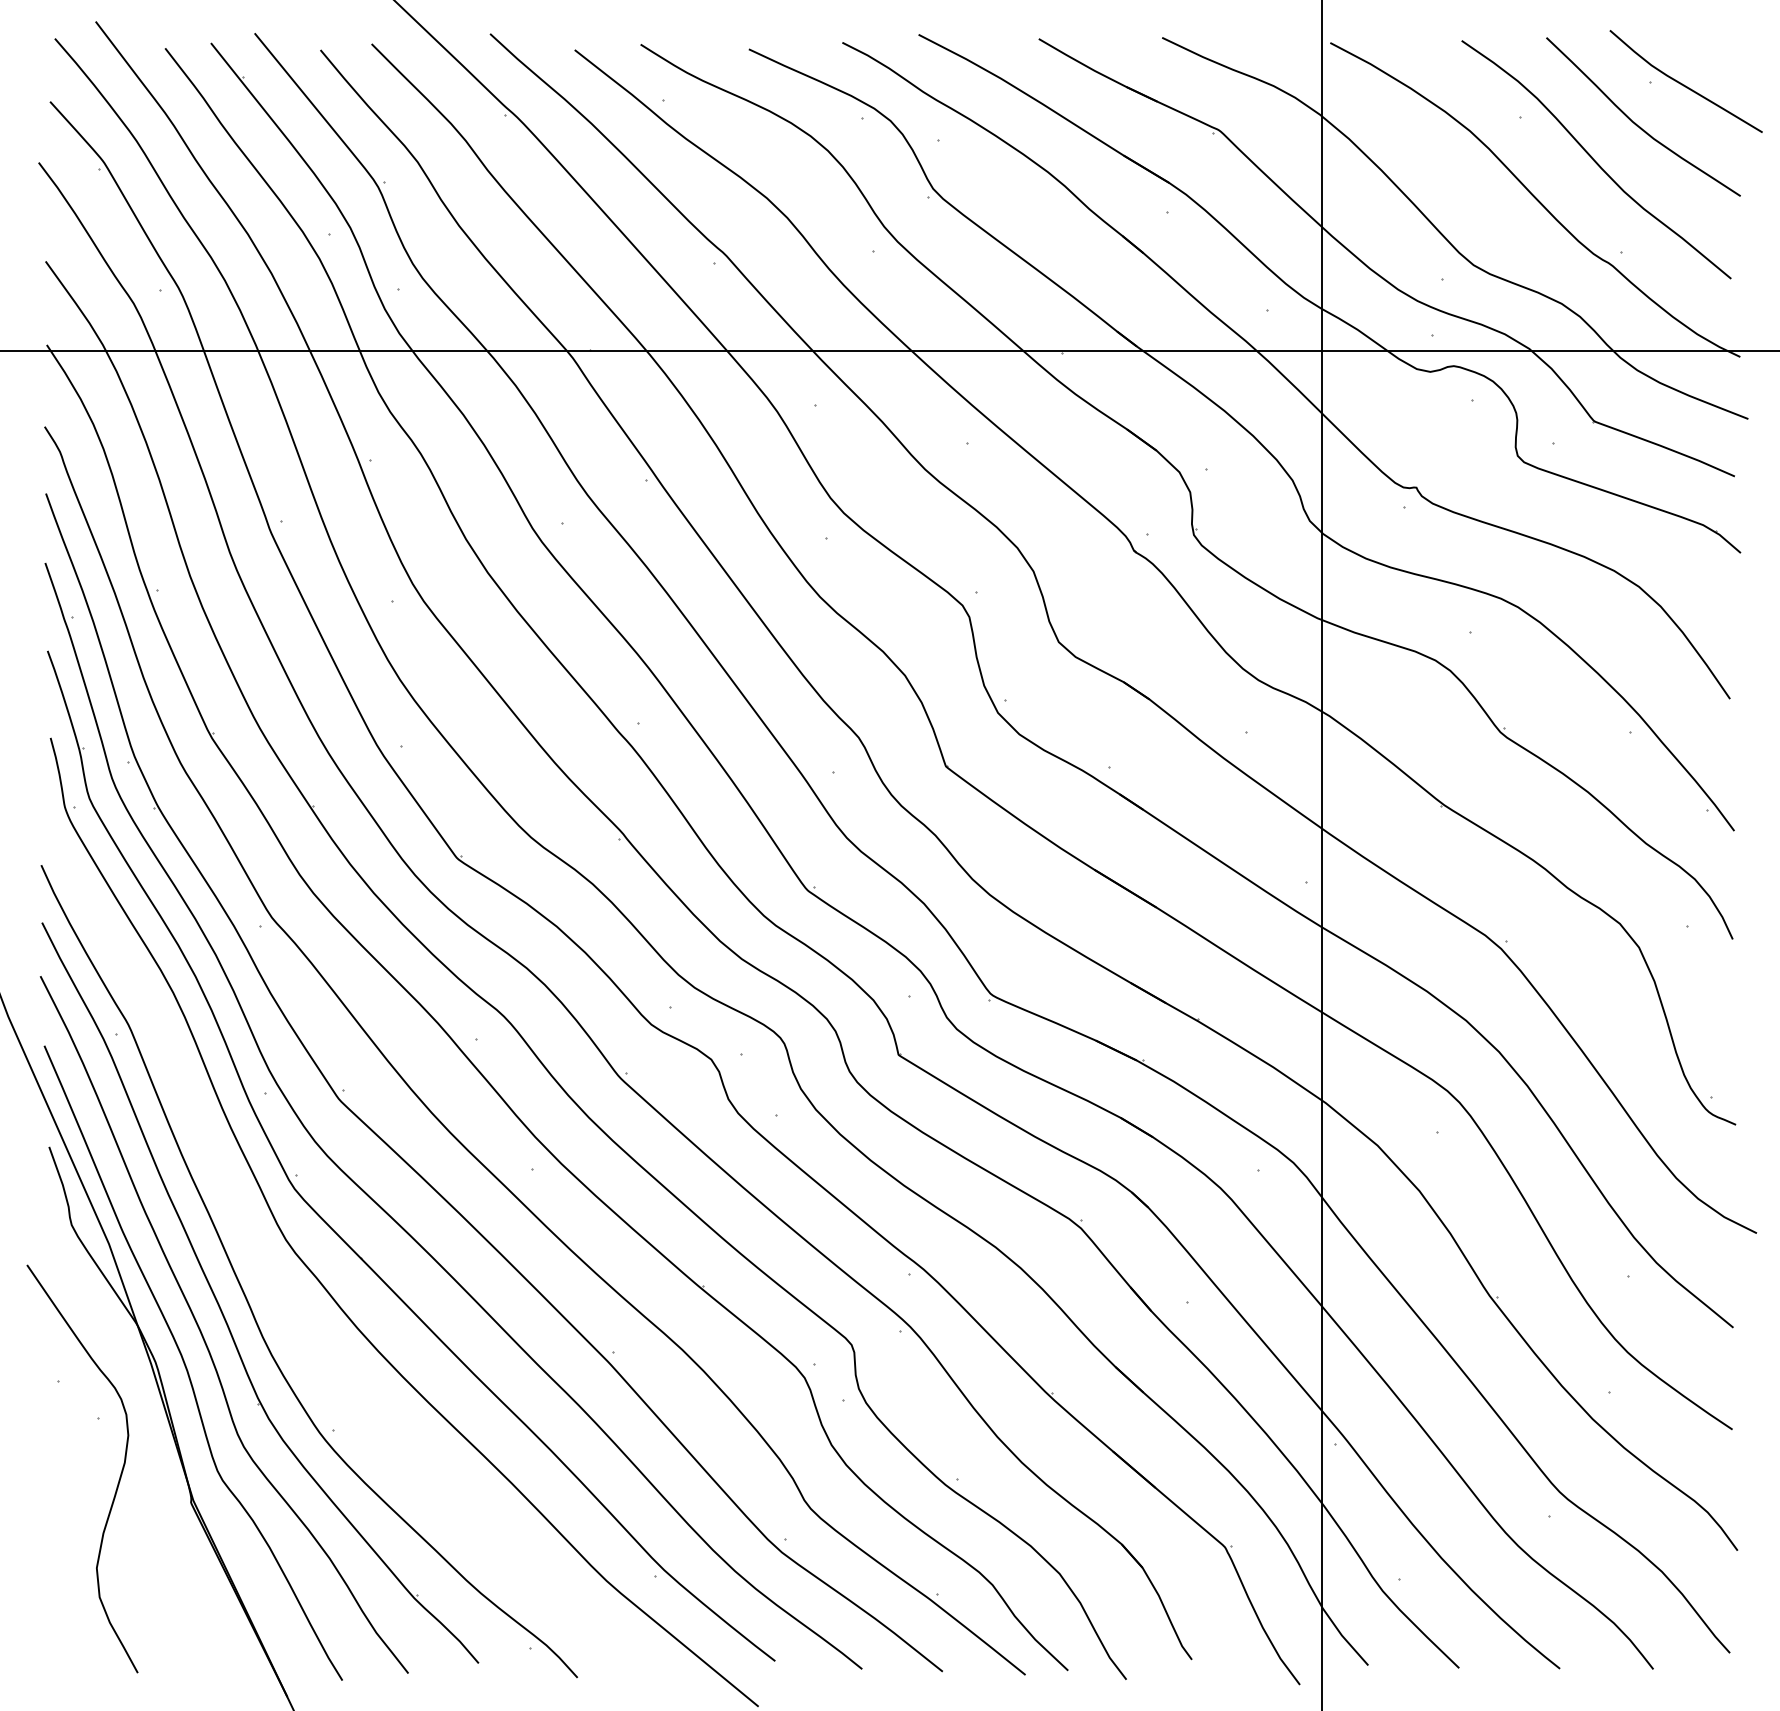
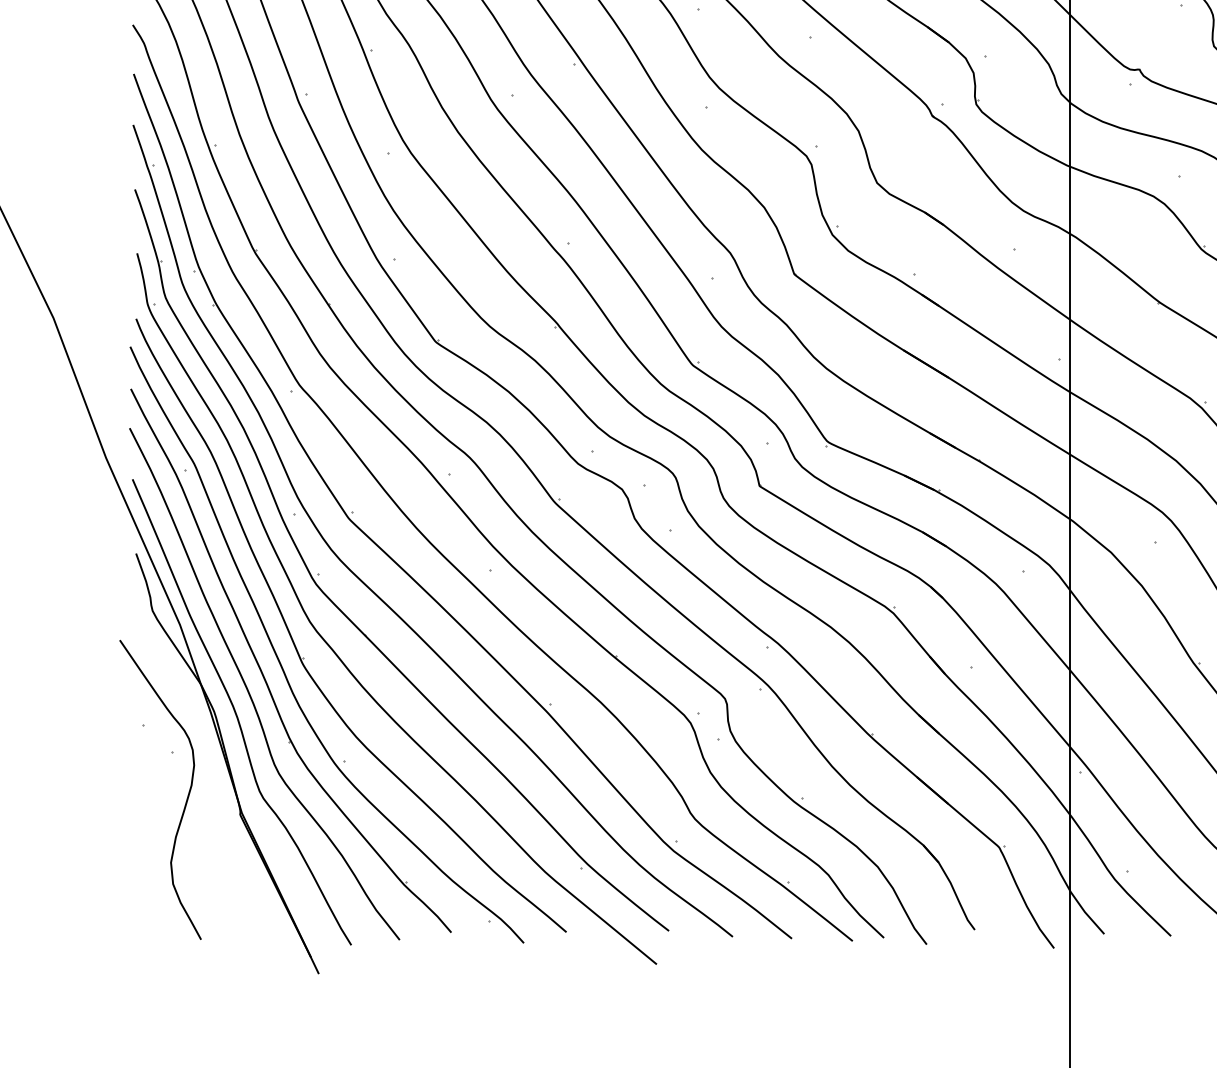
part: (278, 1289) -> (304, 658), added

